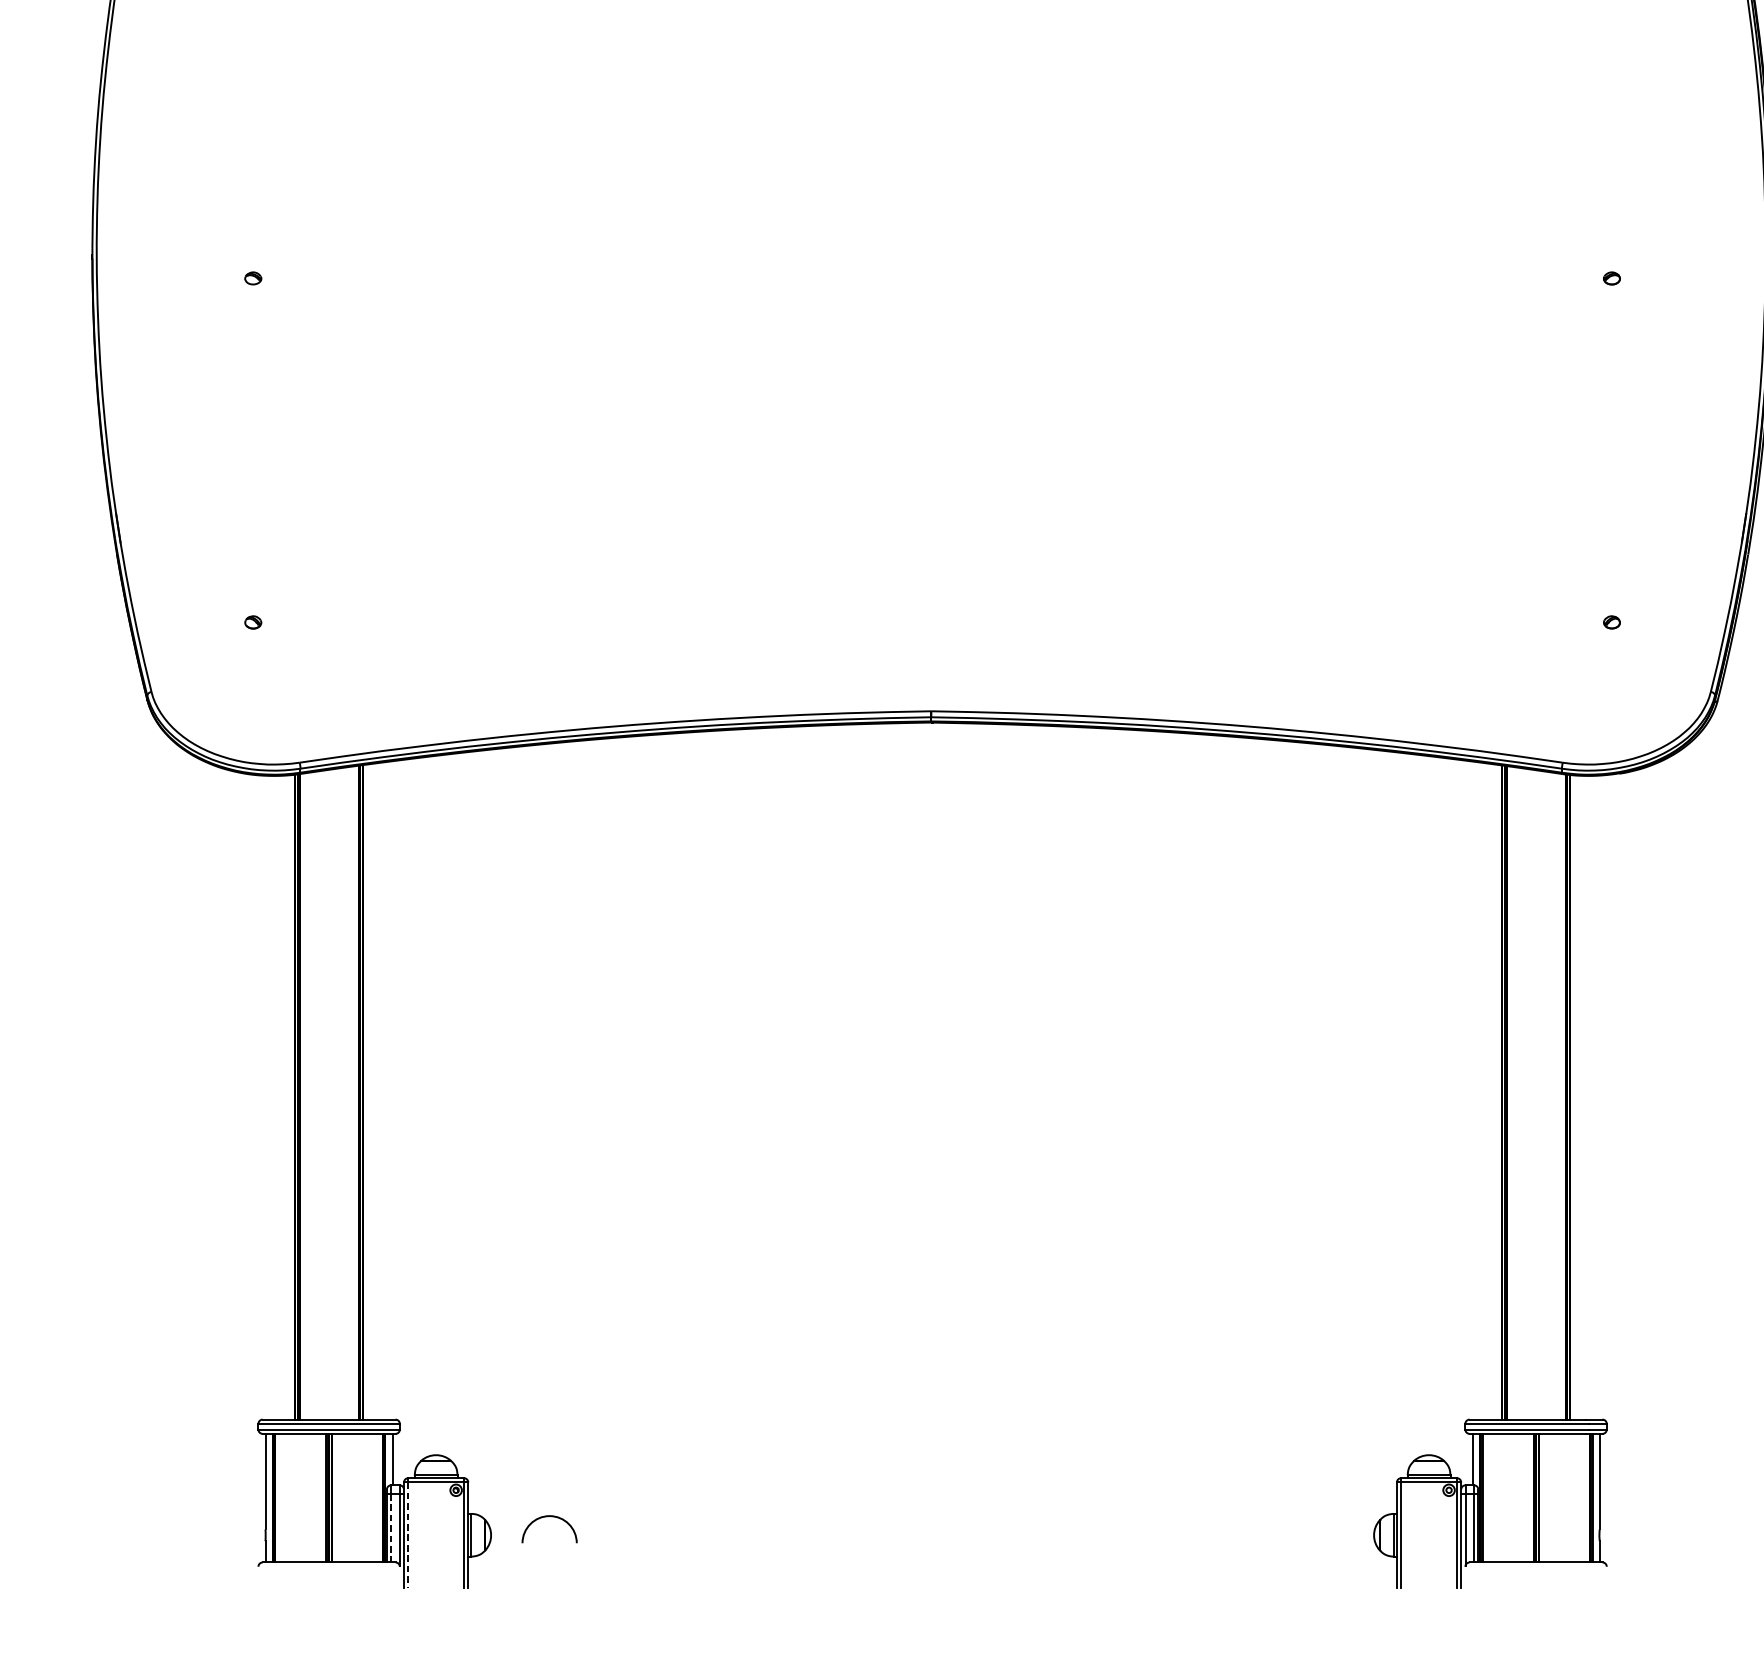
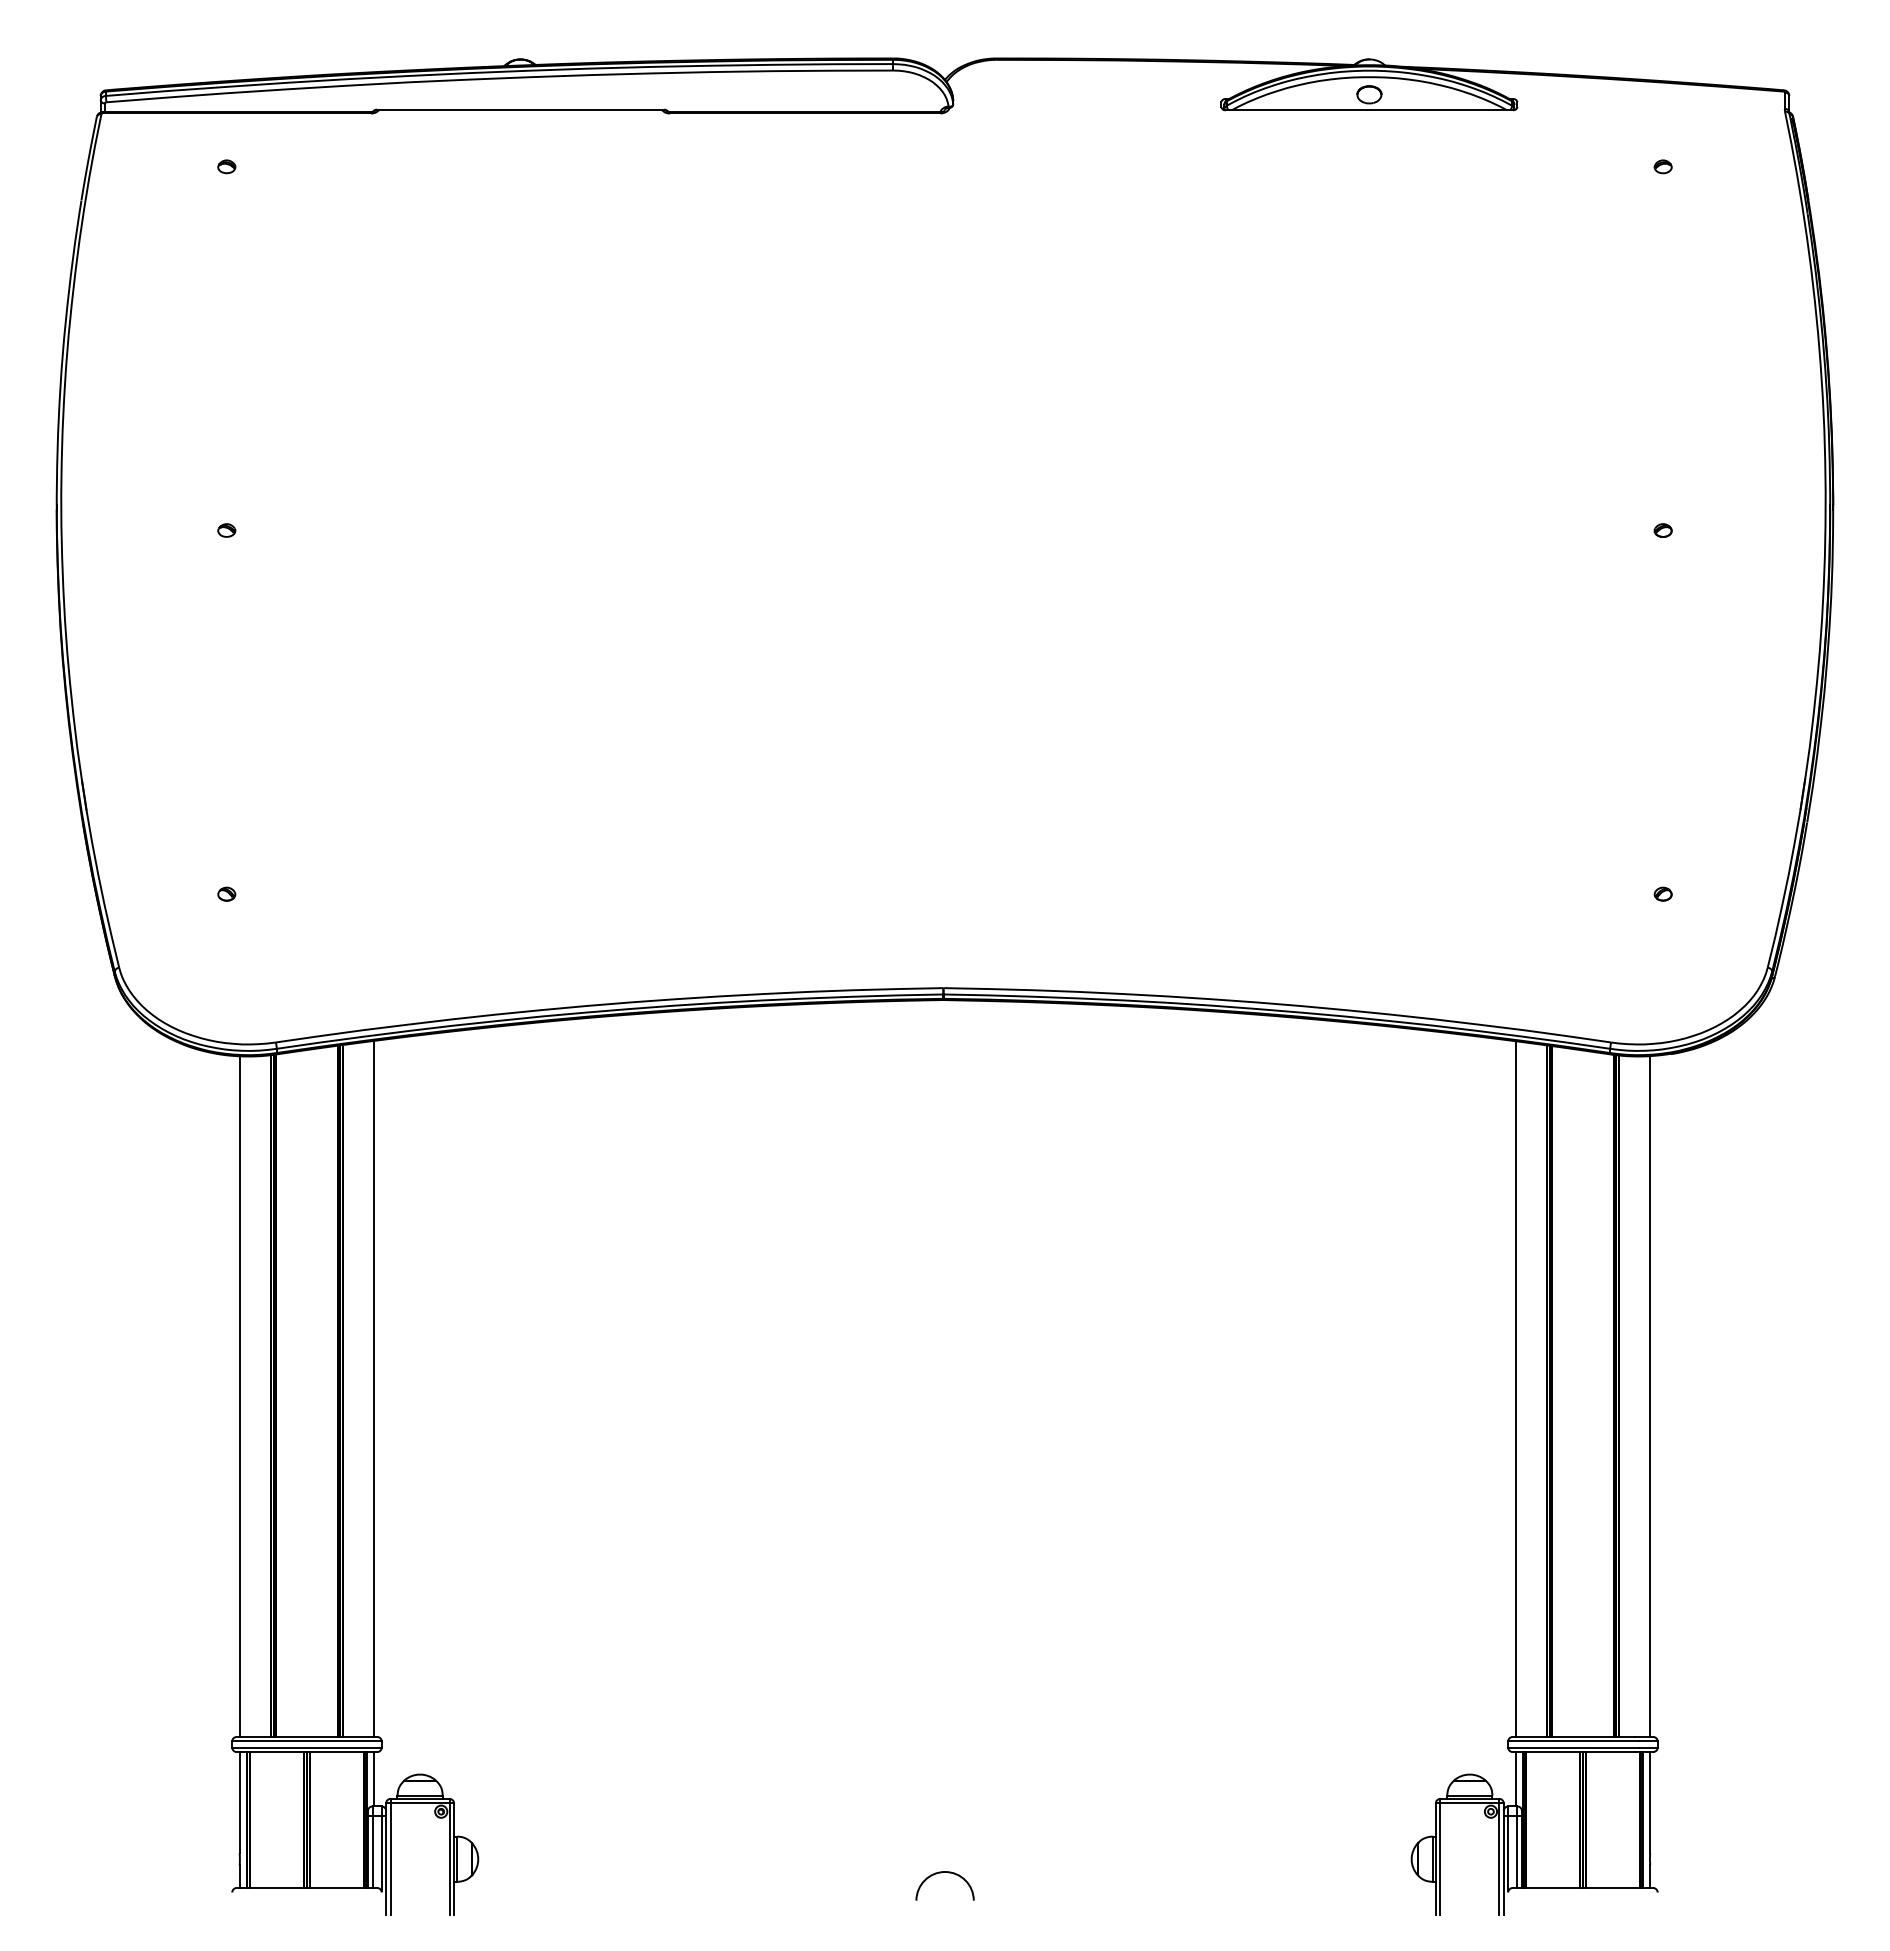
line: (392, 1089) -> (374, 1388), added
line: (1472, 1089) -> (1515, 1388), added
line: (265, 1097) -> (239, 1396), added
line: (1599, 1097) -> (1650, 1396), added
arc: (546, 1517) -> (941, 1873), moved
line: (391, 1528) -> (372, 1852), dashed -> solid
line: (408, 1535) -> (390, 1859), dashed -> solid

